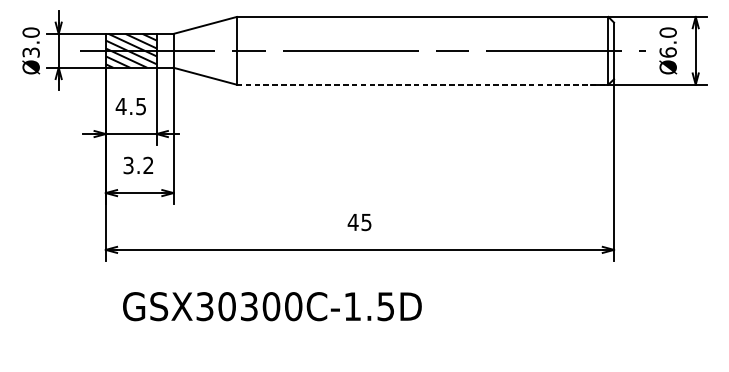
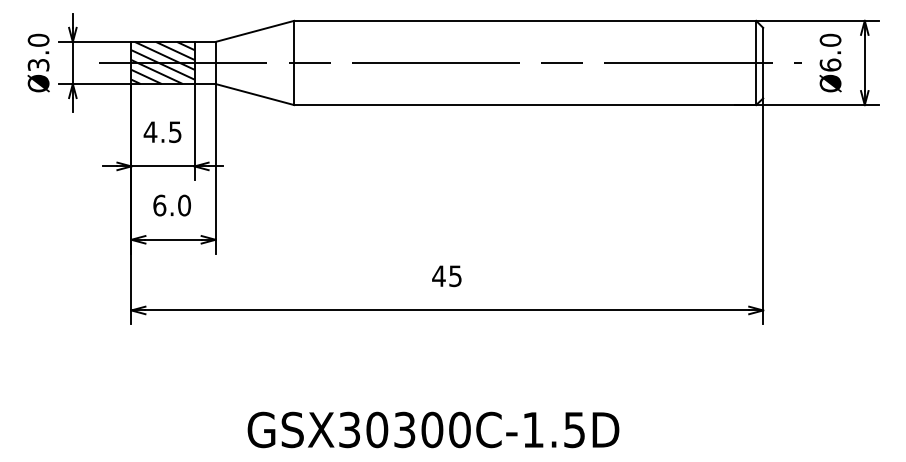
line: (422, 85) -> (525, 105), dashed -> solid
text: (138, 165) -> (172, 205), 3.2 -> 6.0
text: (272, 306) -> (433, 429), moved

